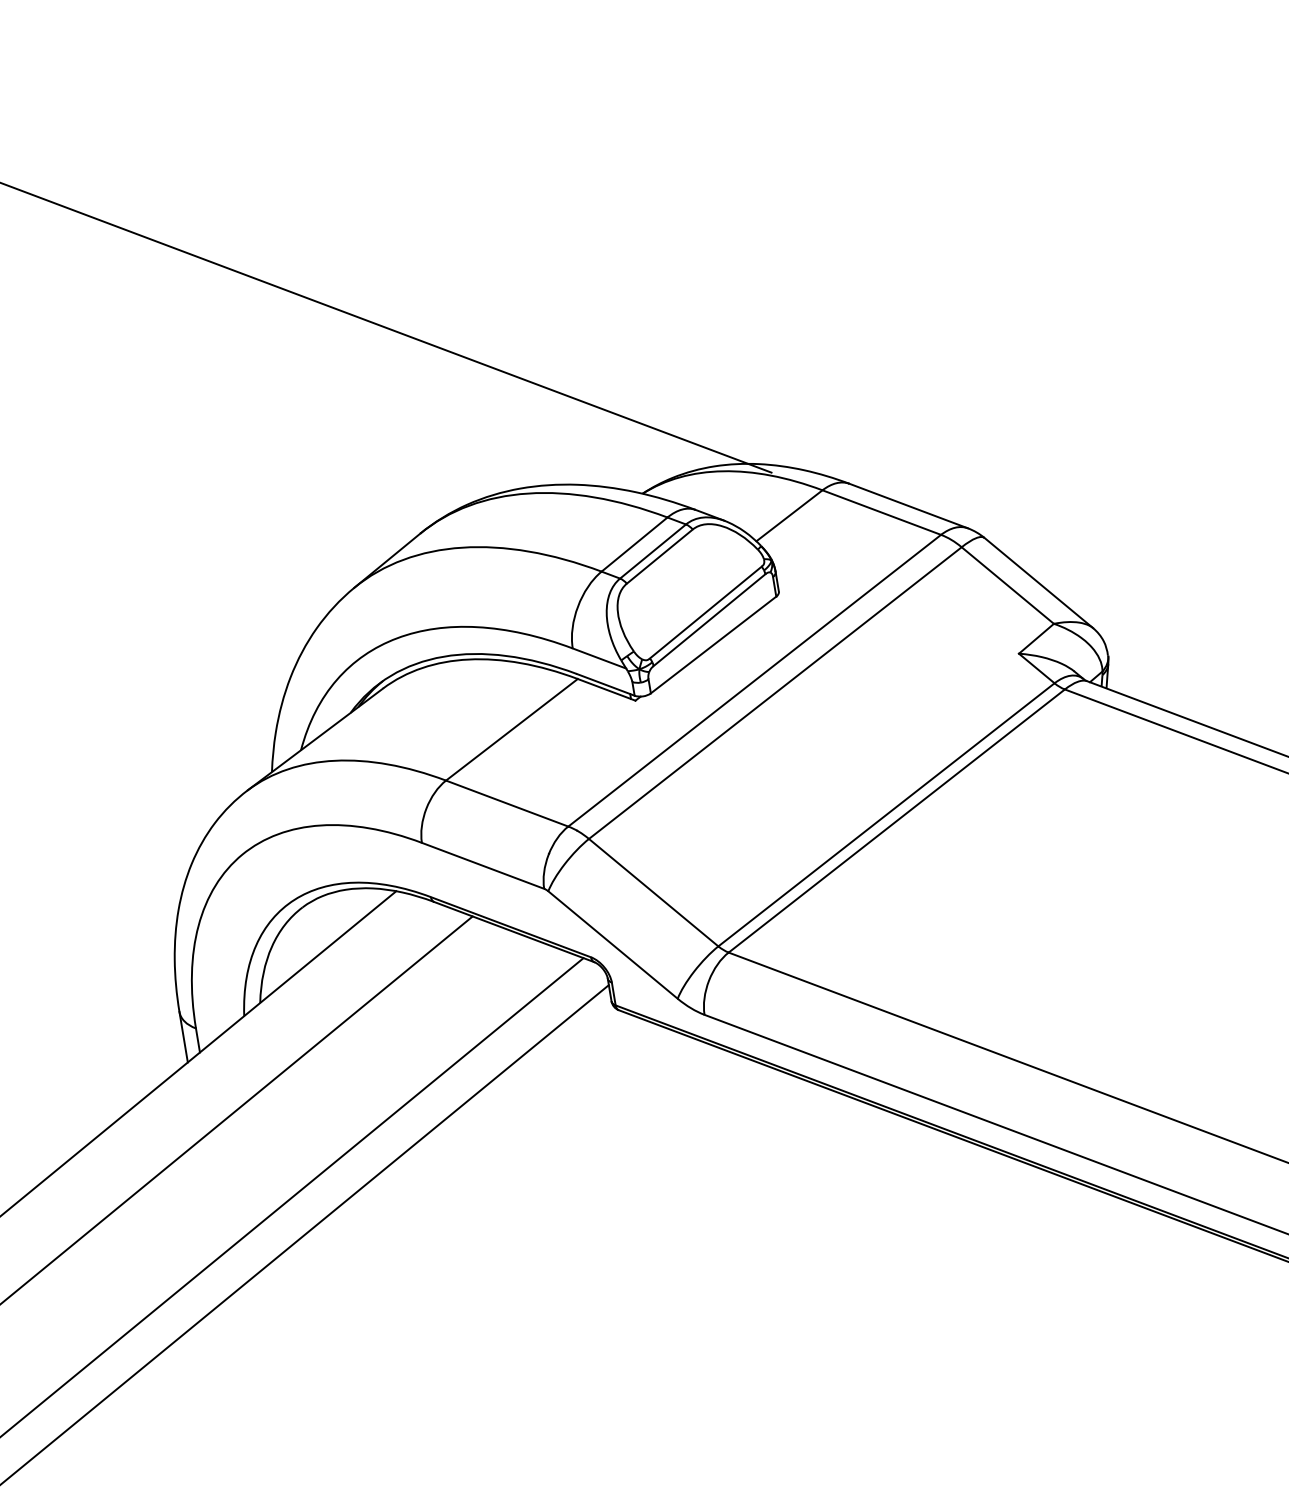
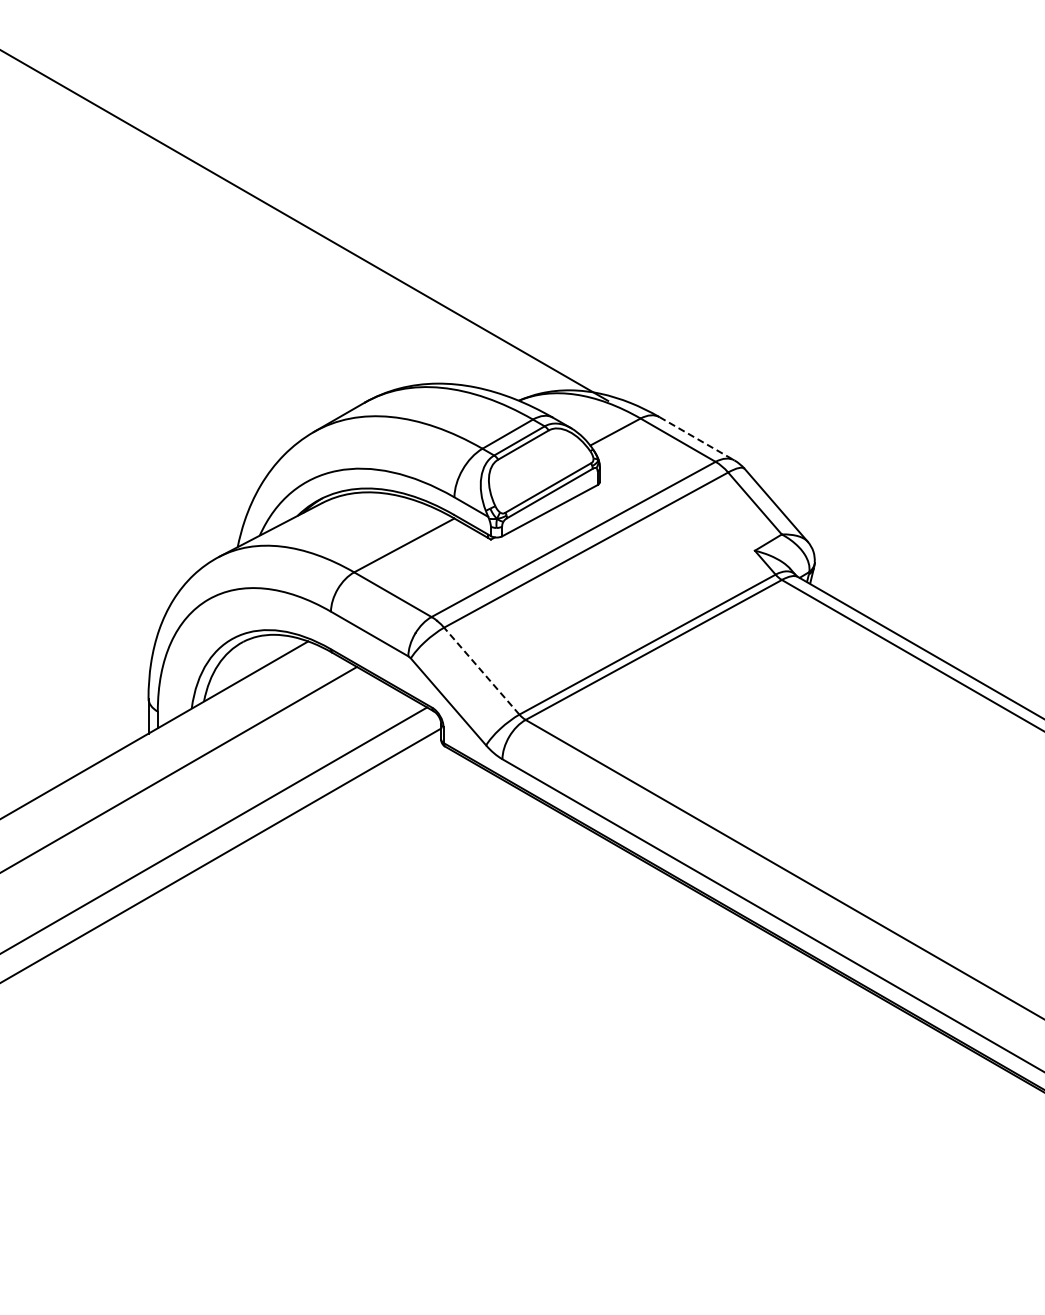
line: (909, 506) -> (697, 439), solid -> dashed
line: (653, 893) -> (481, 671), solid -> dashed

